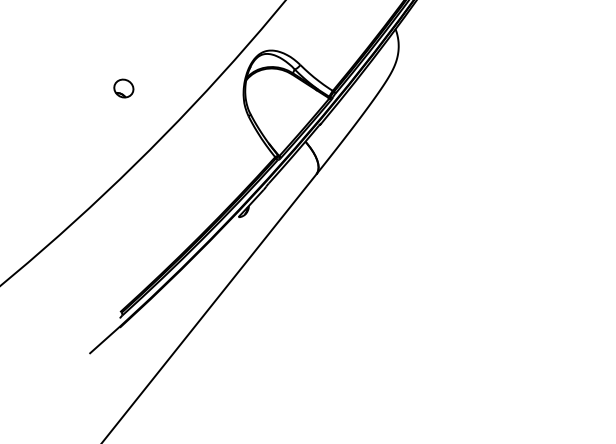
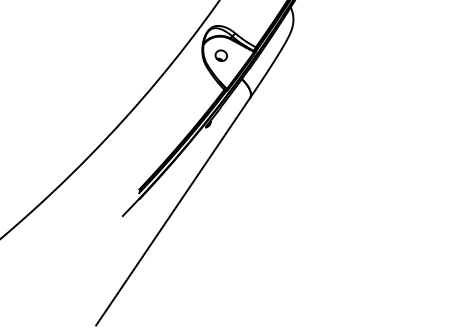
part: (122, 87) -> (220, 55), moved

